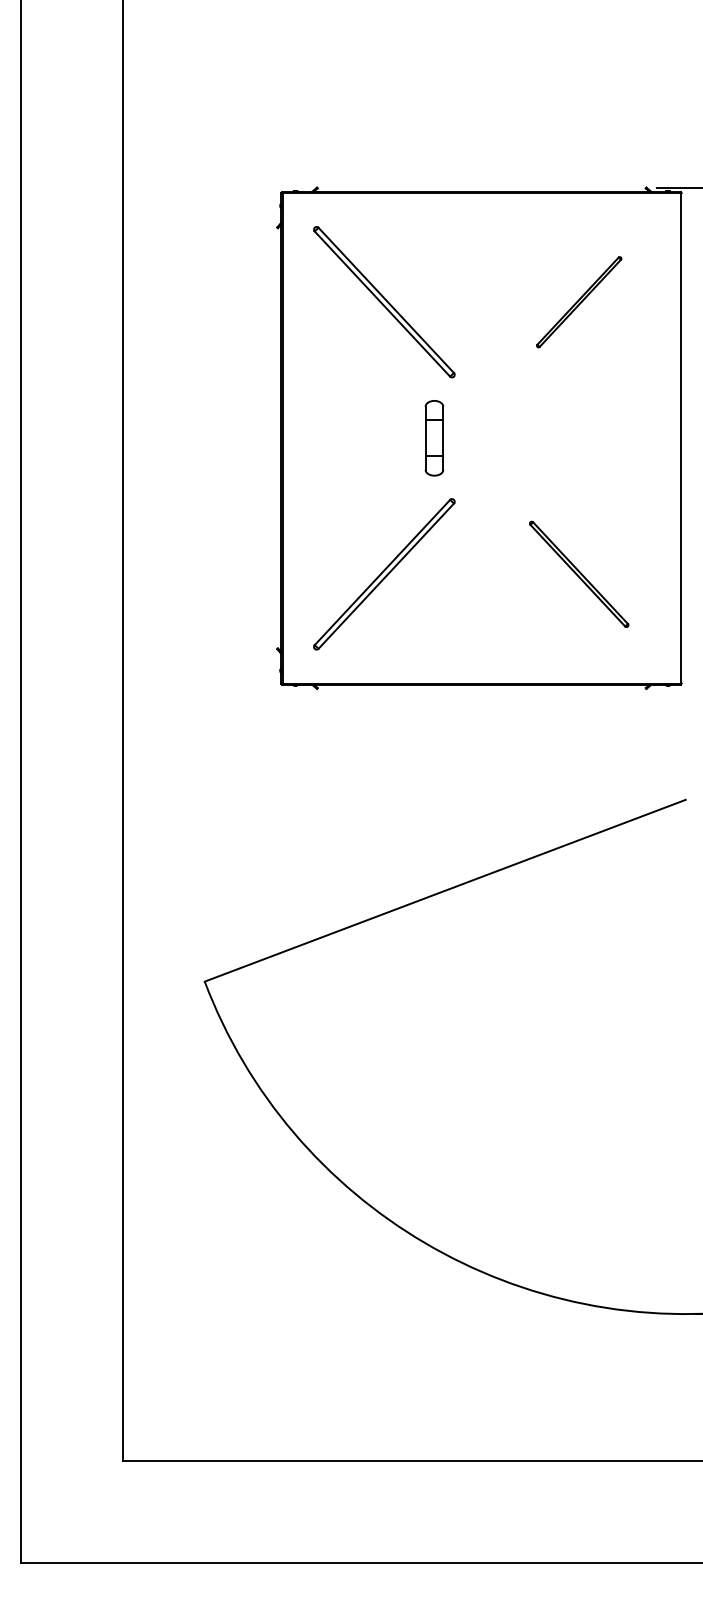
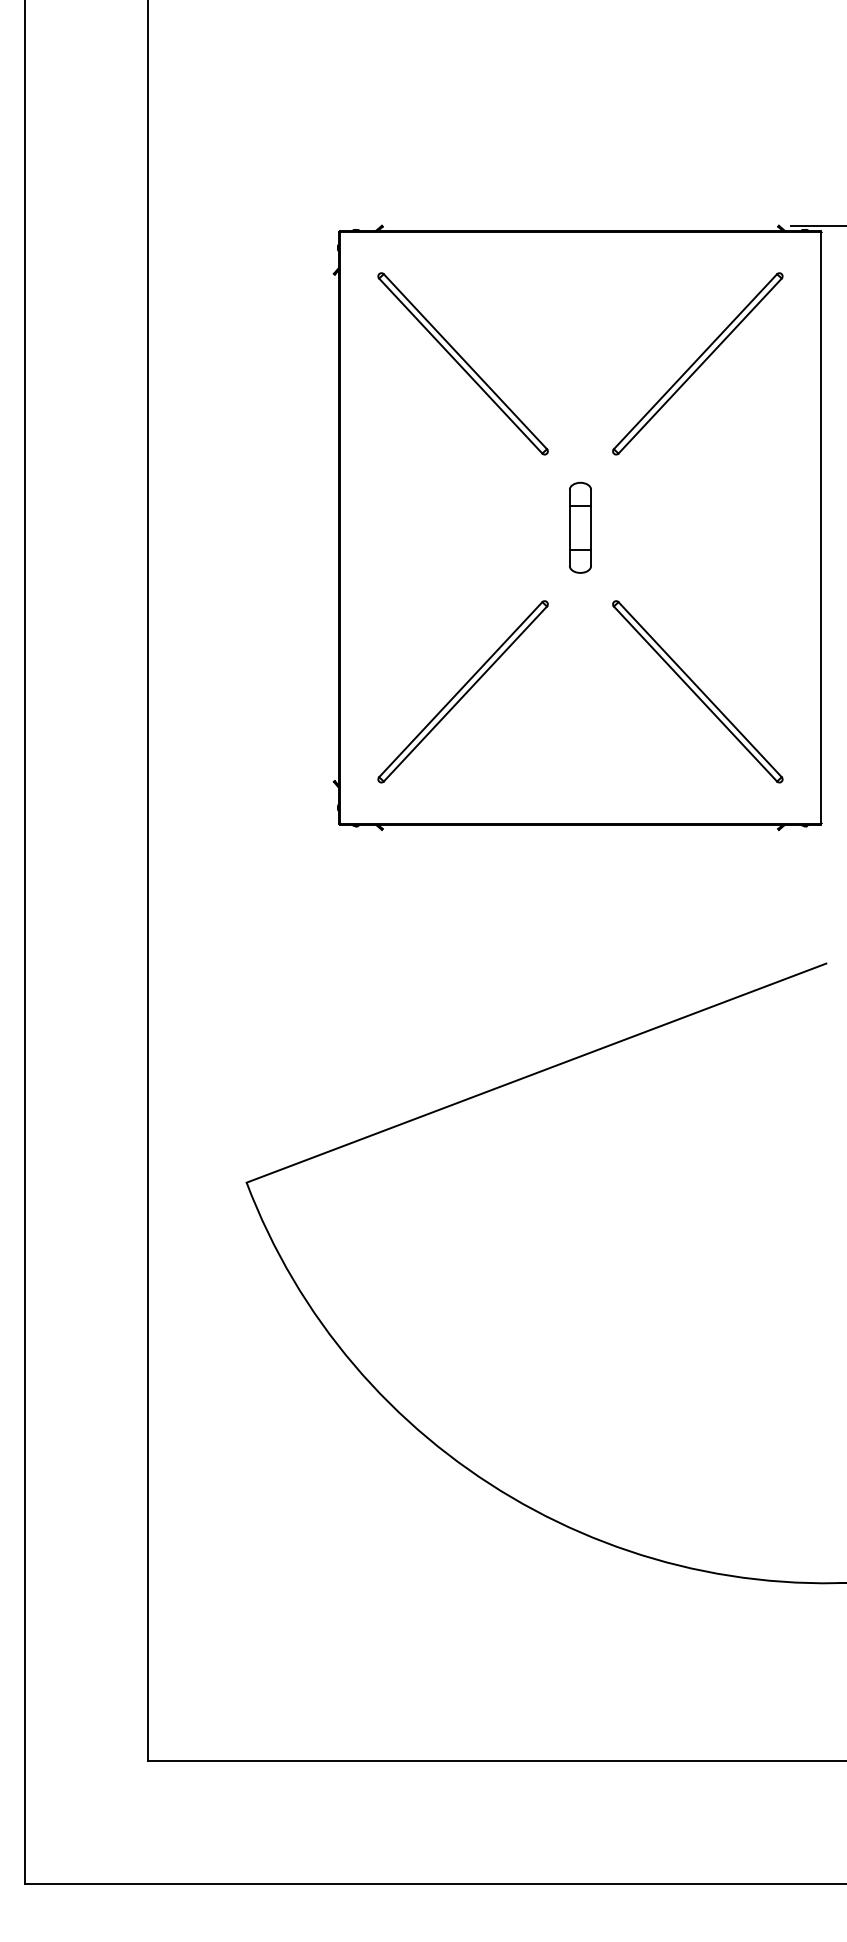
part: (578, 301) -> (697, 363), size x1.67
part: (434, 437) -> (580, 527), moved
part: (578, 574) -> (697, 691), size x1.43

